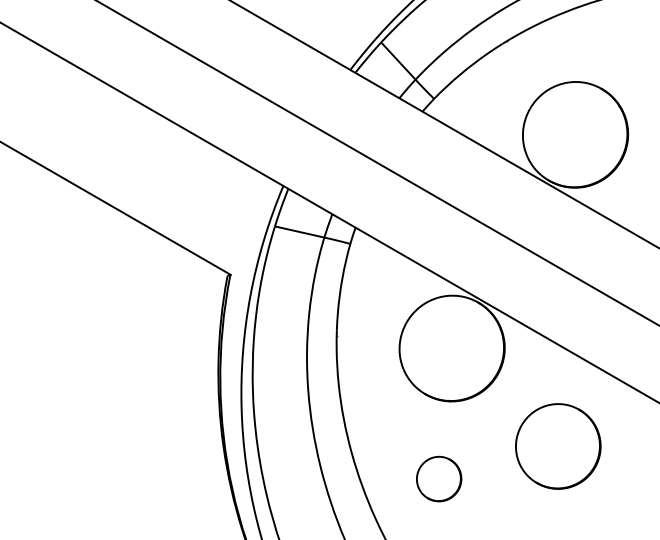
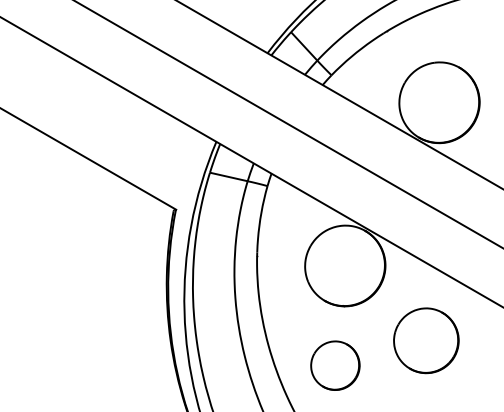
part: (438, 478) -> (334, 365), size x1.43

